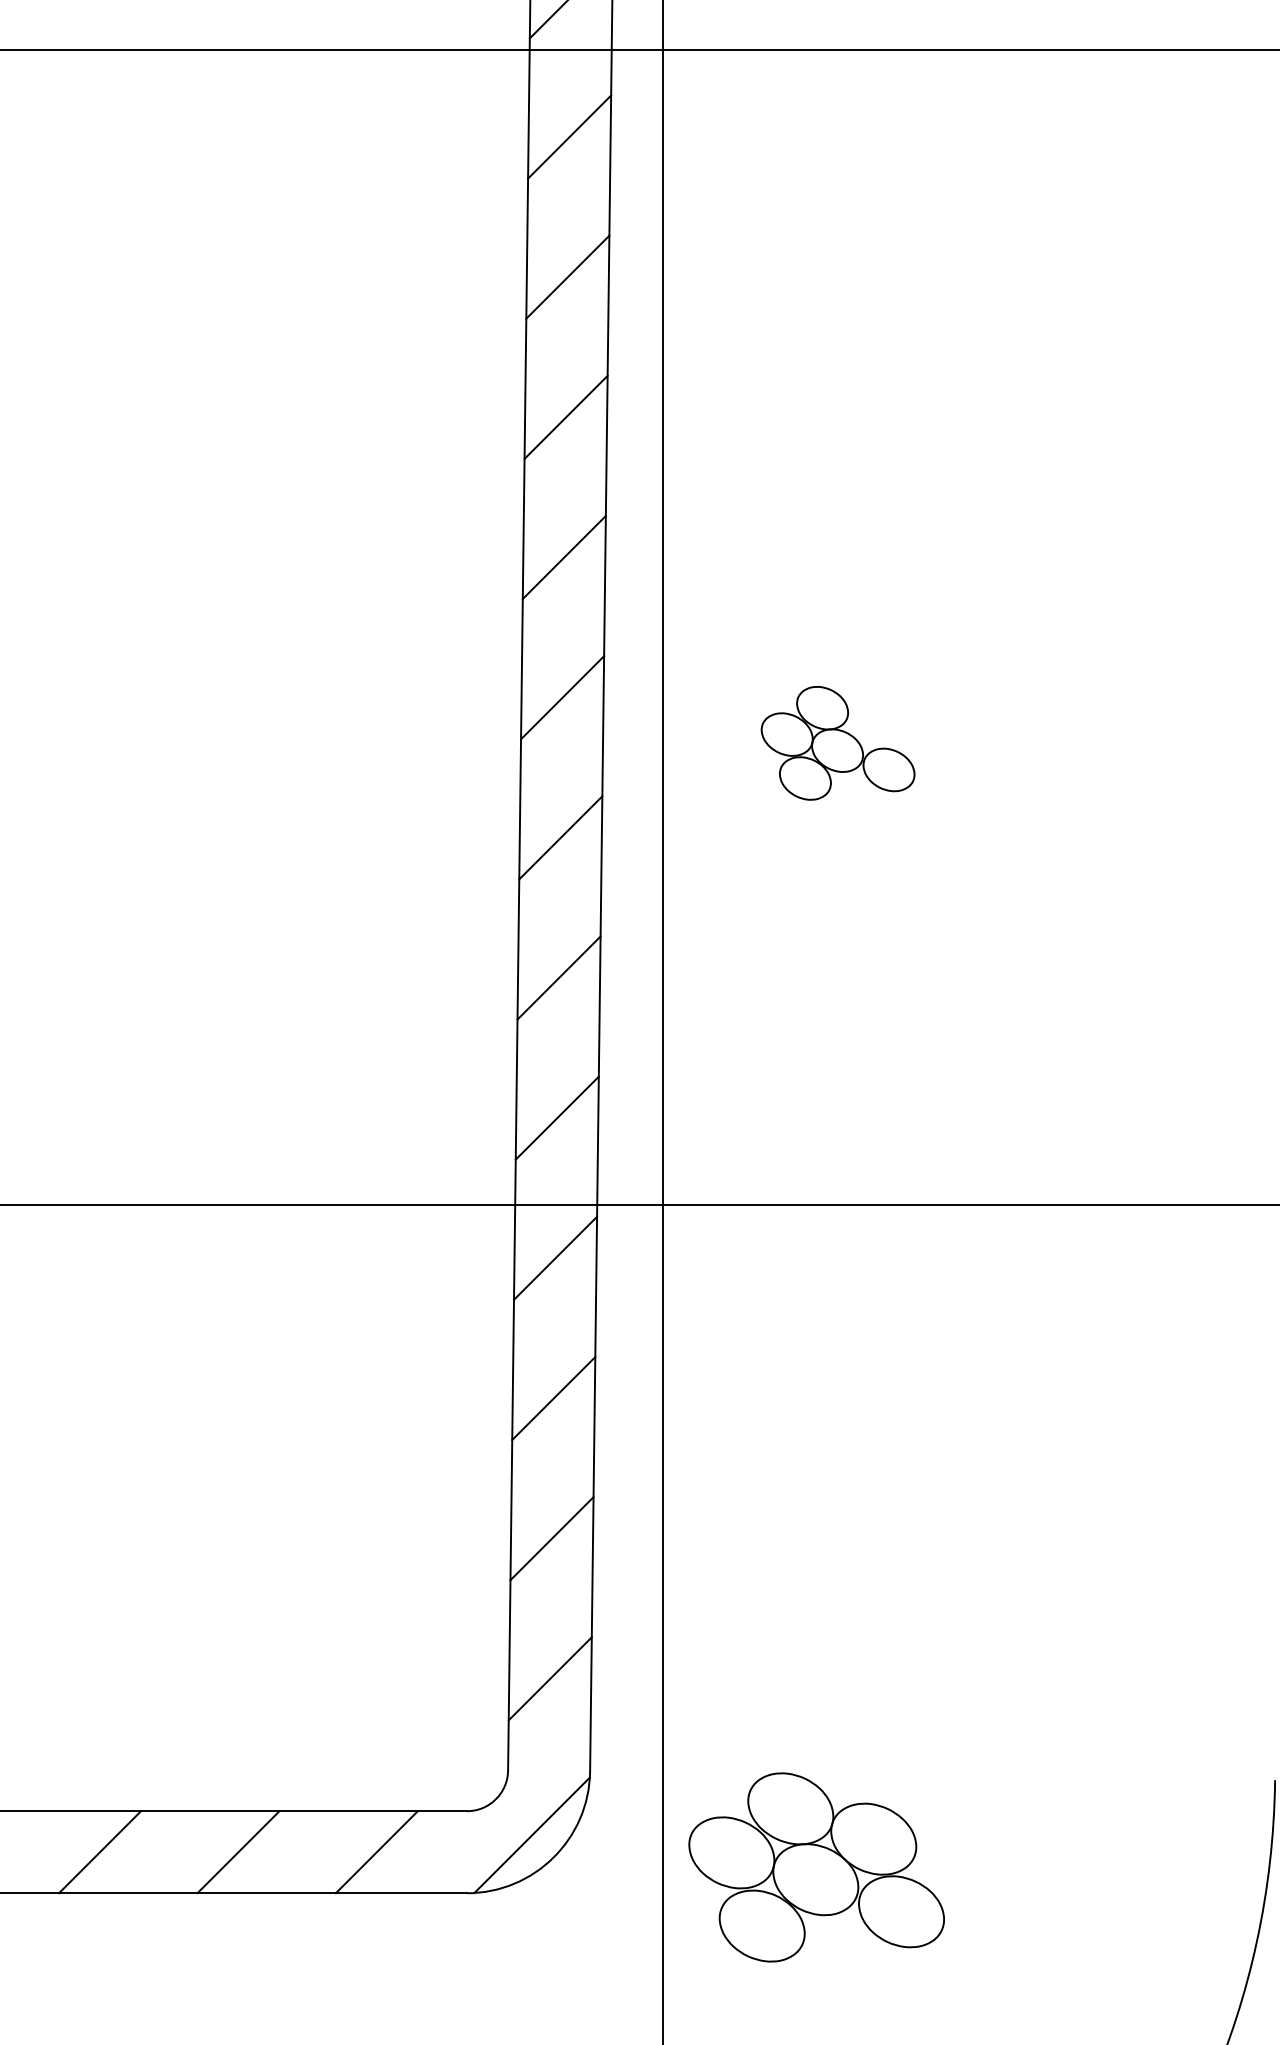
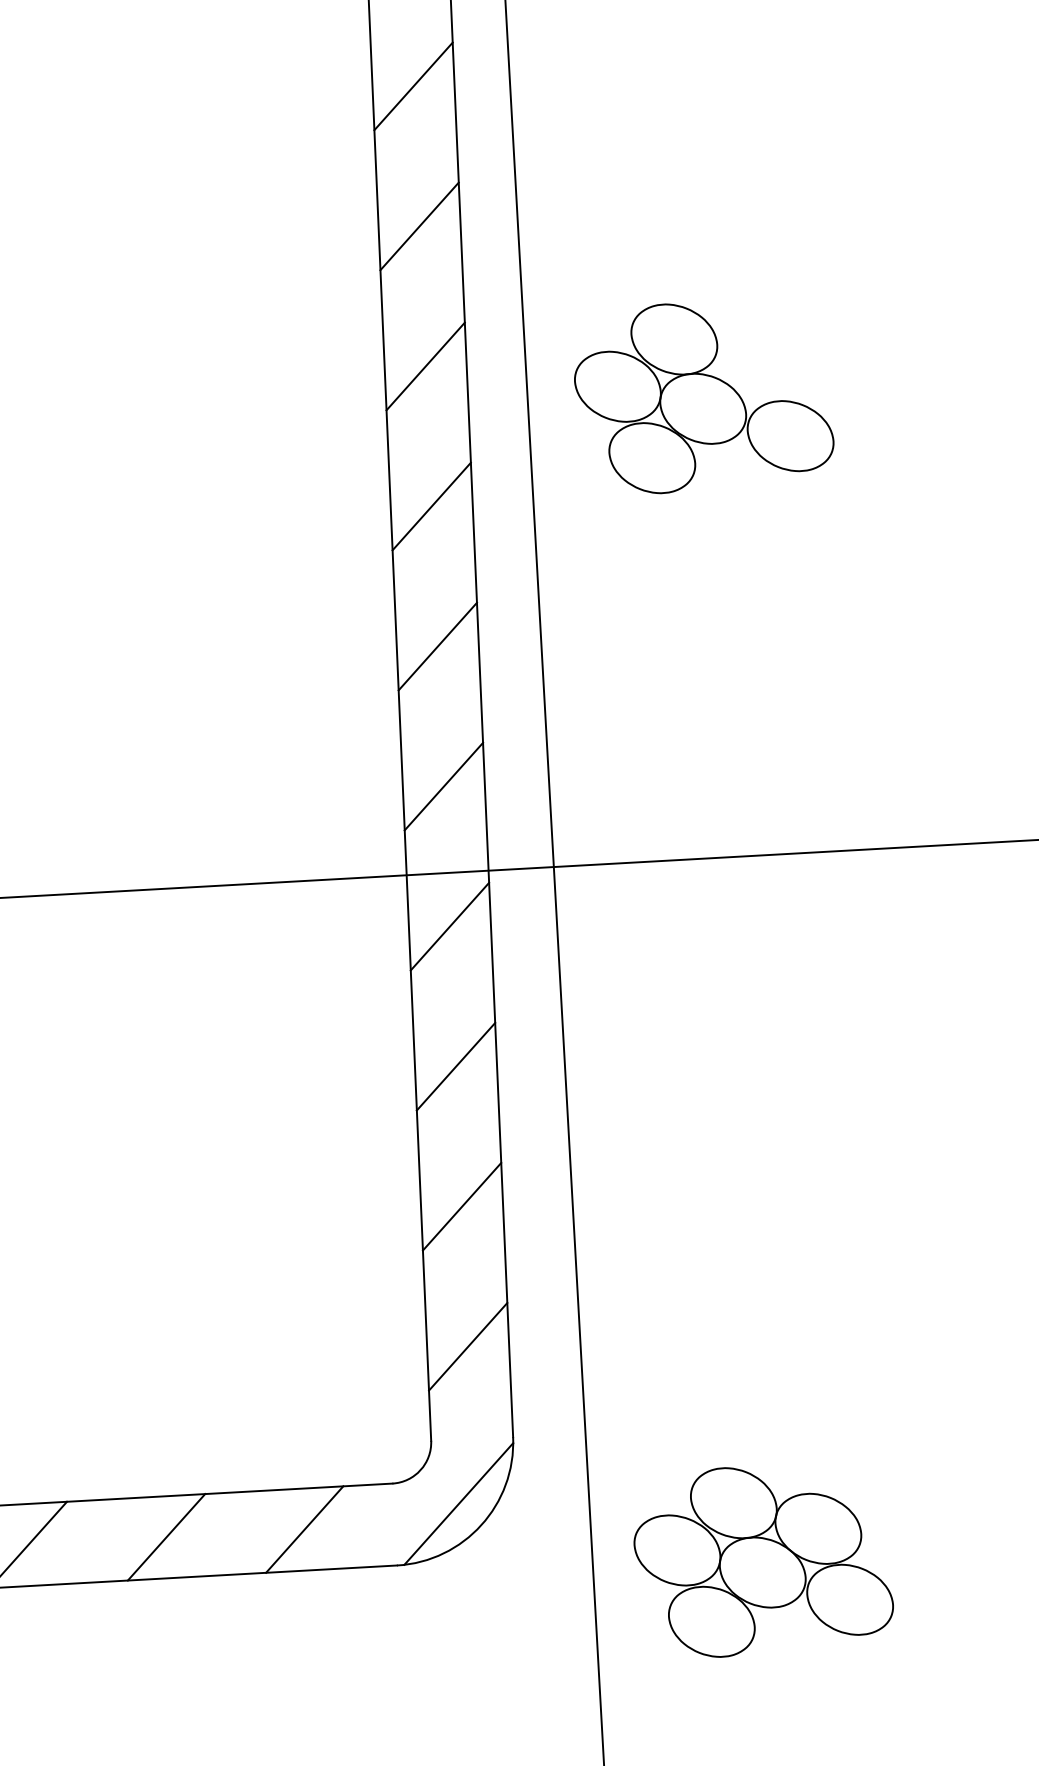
part: (837, 743) -> (702, 396), size x1.67
part: (816, 1867) -> (762, 1560), moved

